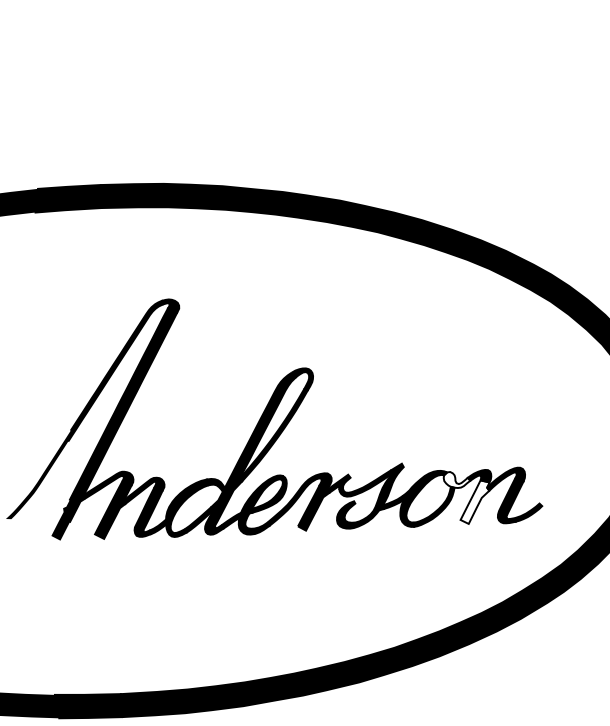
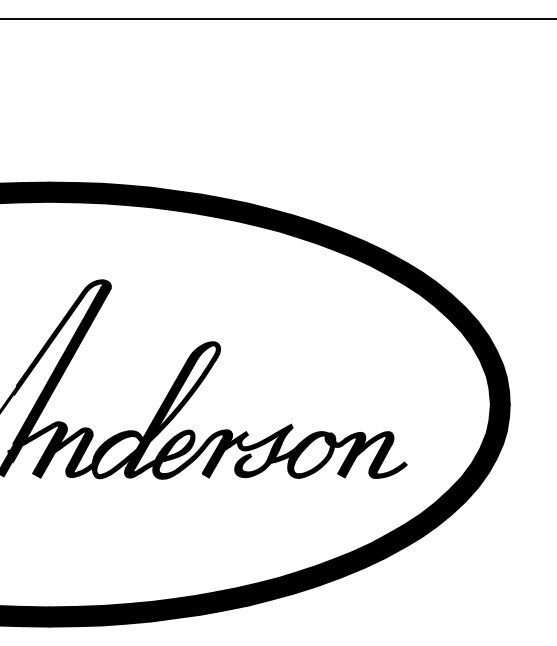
fill: (456, 479) -> (336, 439), added
fill: (474, 502) -> (350, 459), added

